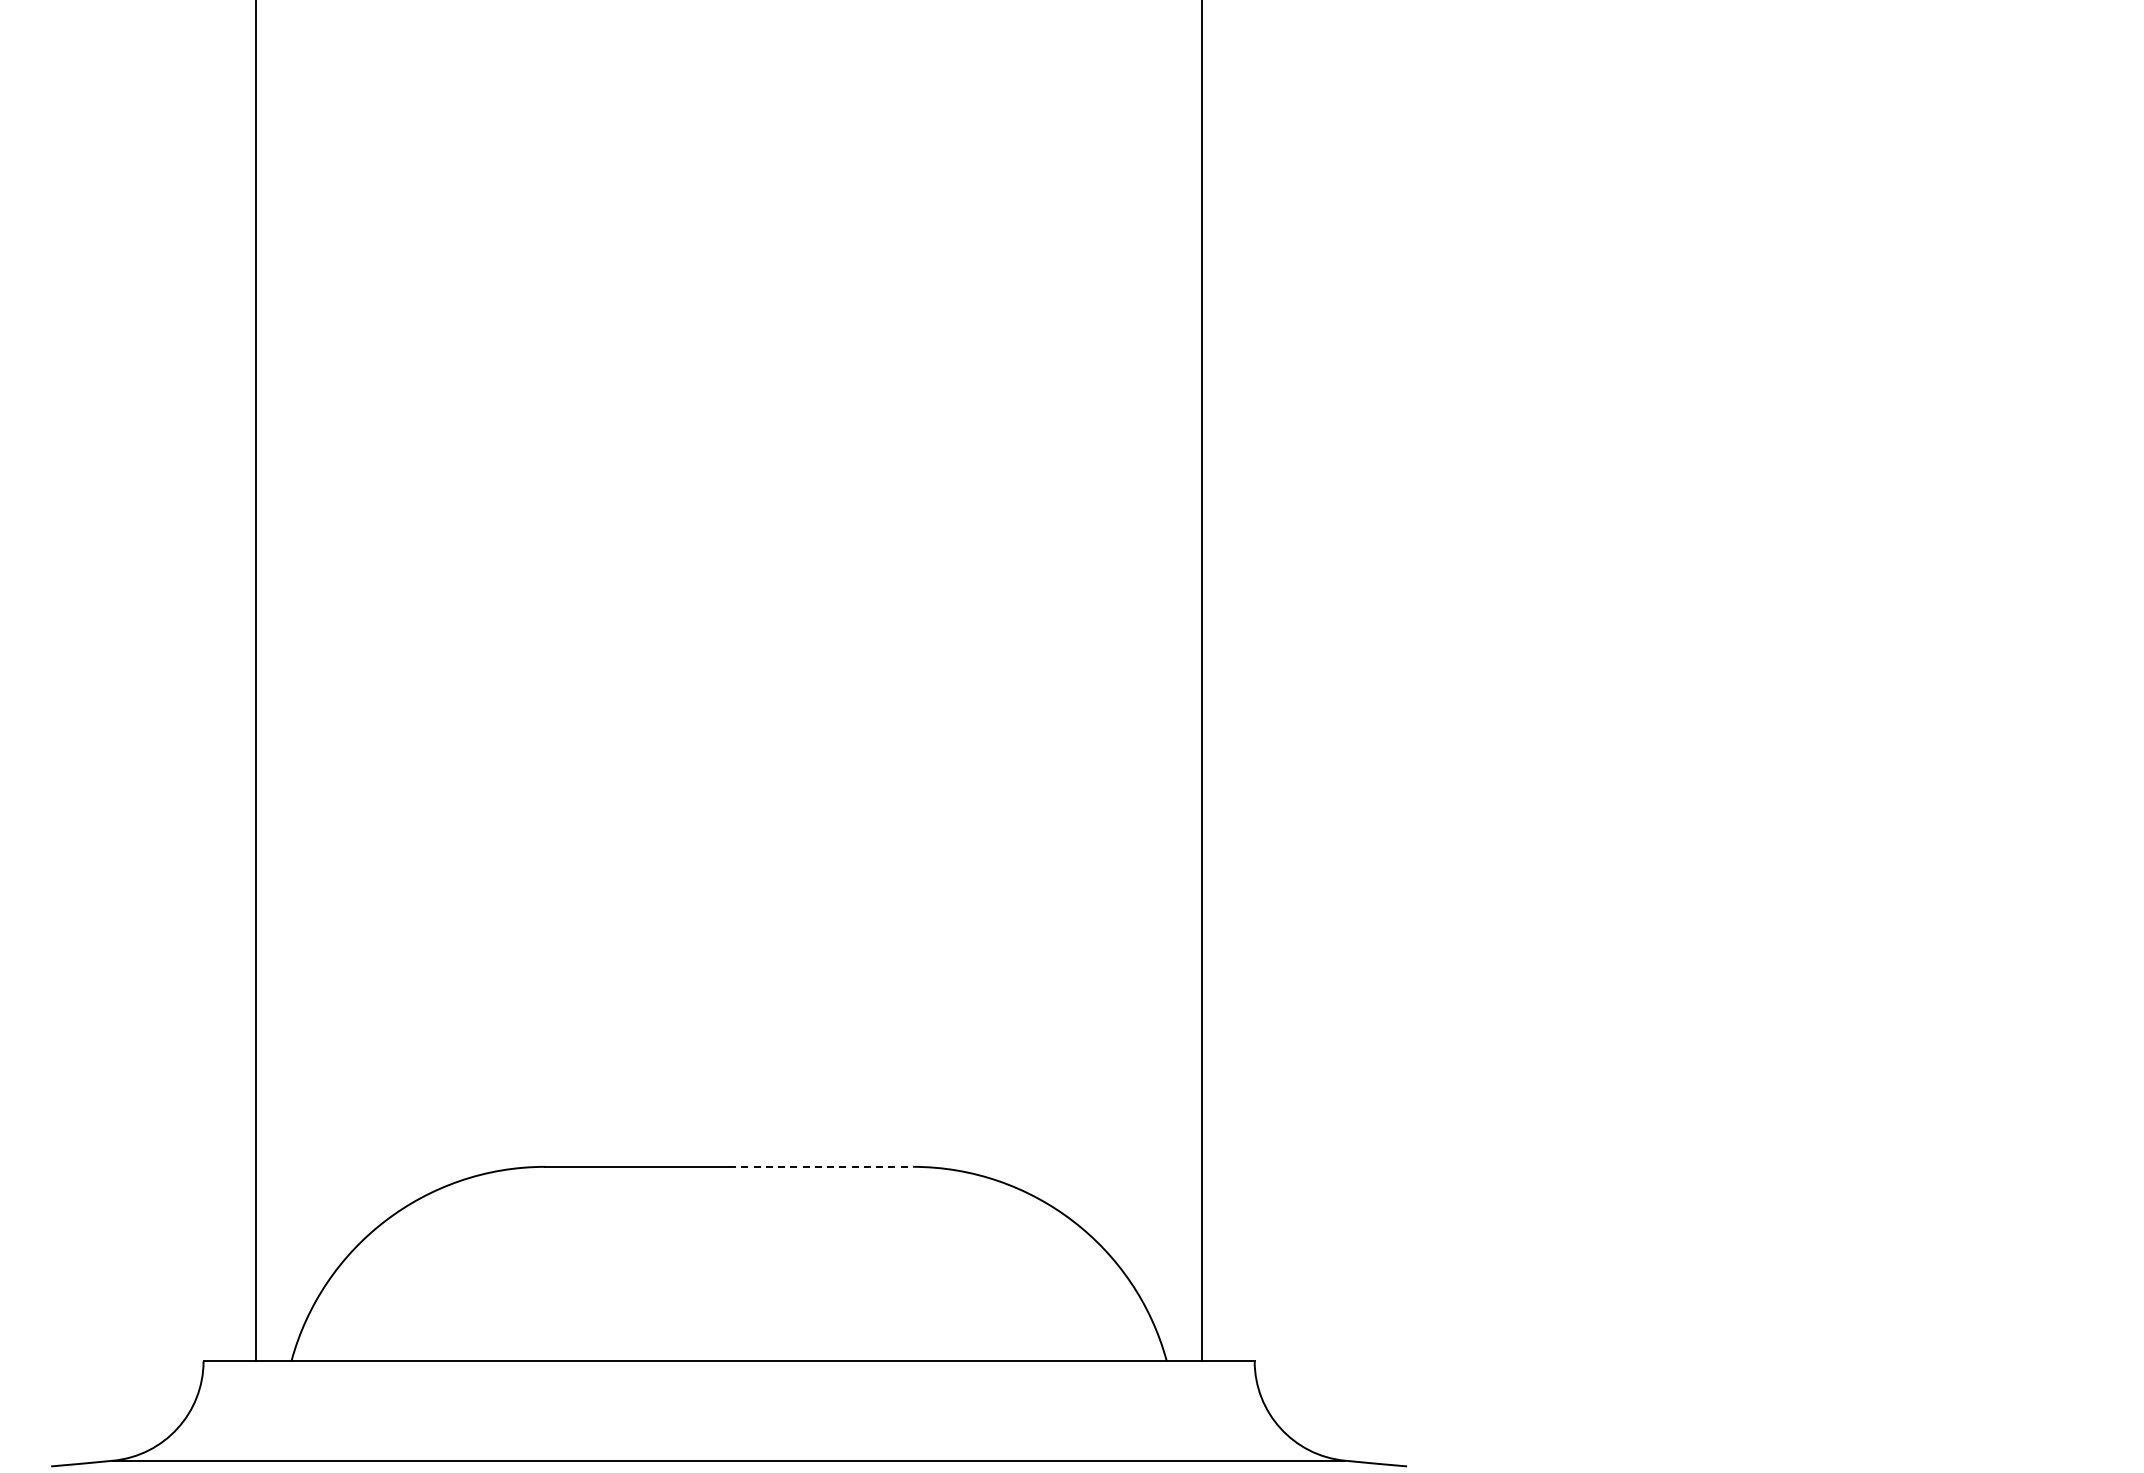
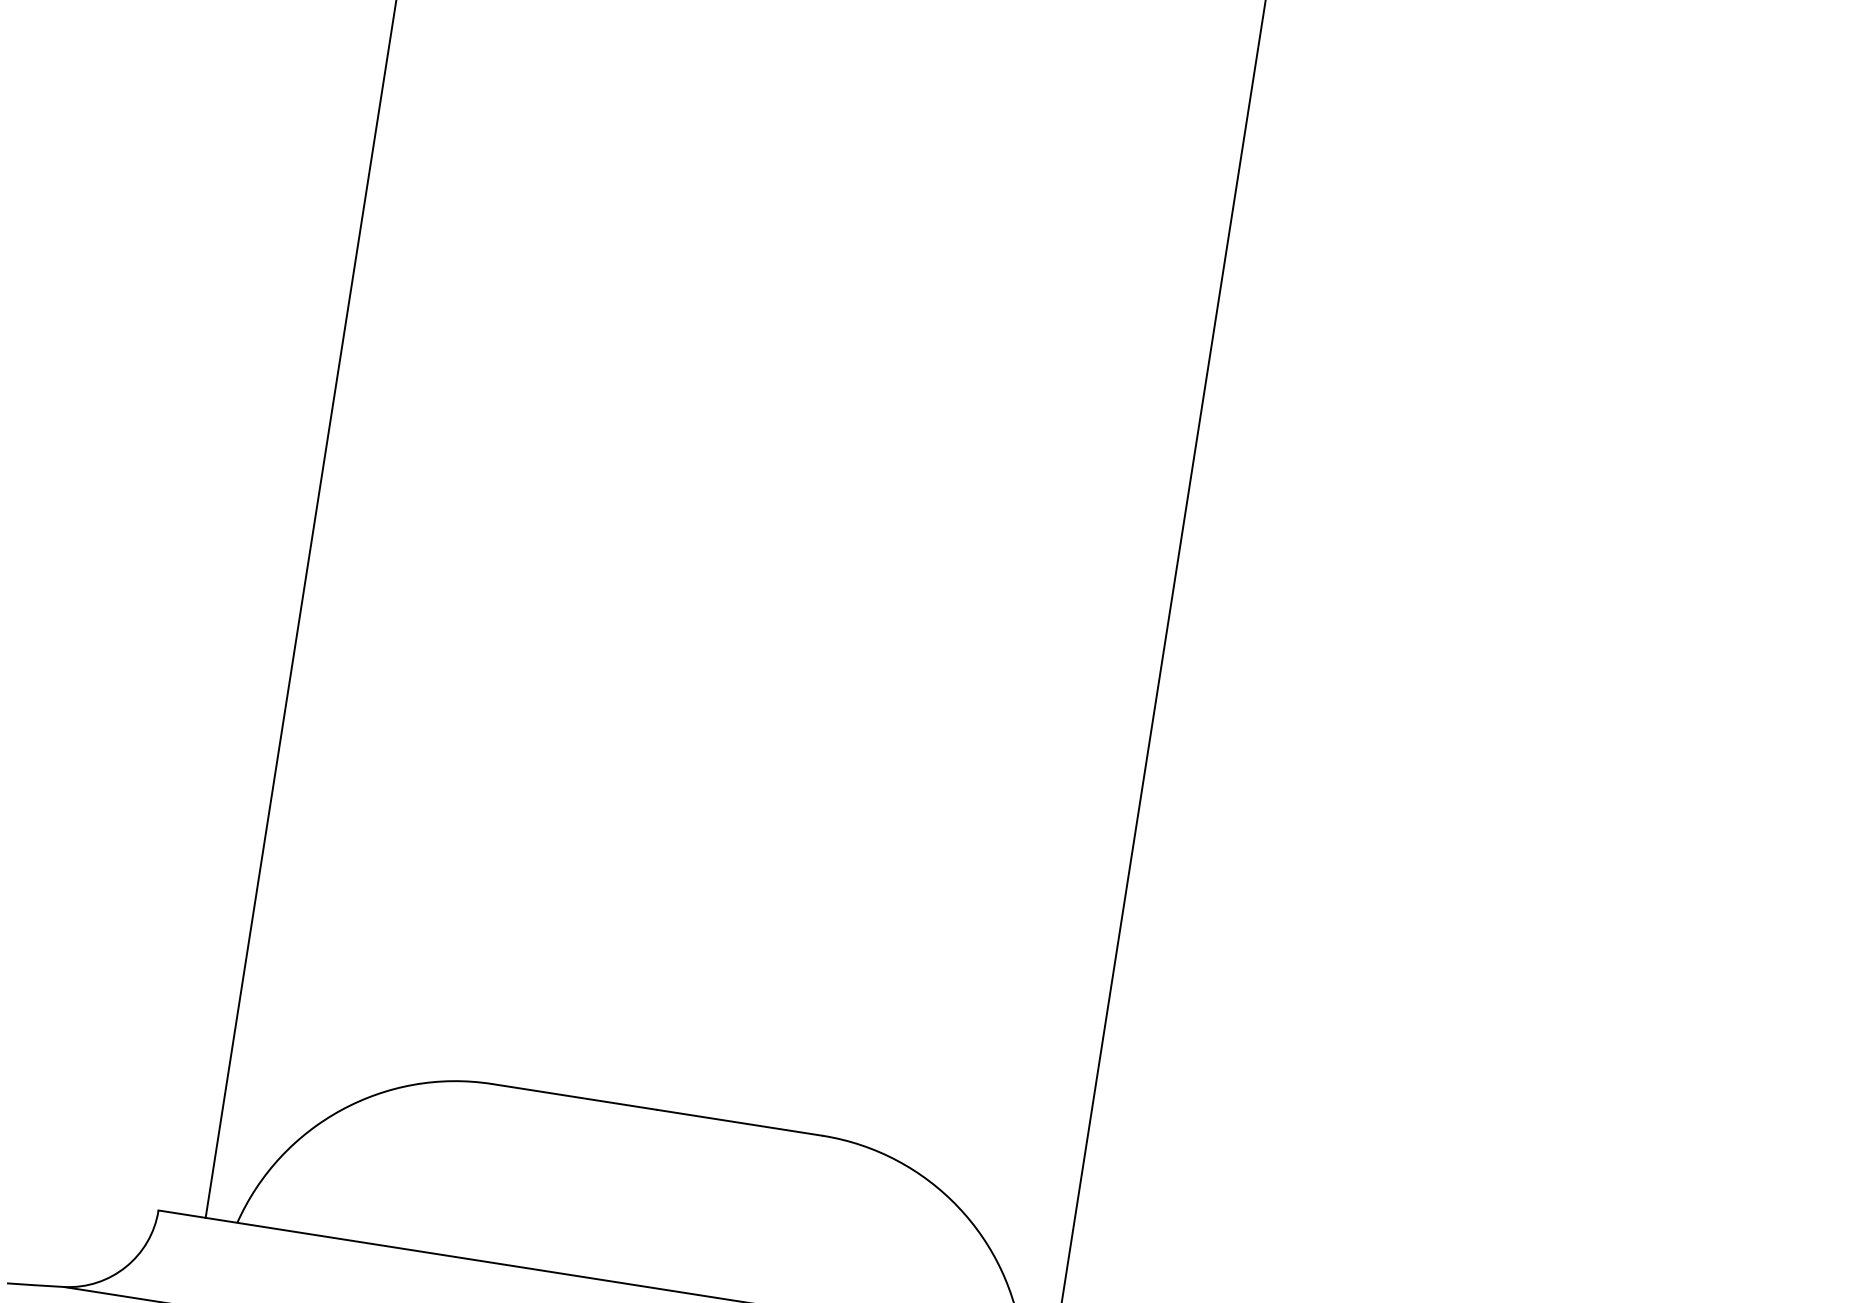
line: (821, 1166) -> (740, 1122), dashed -> solid

